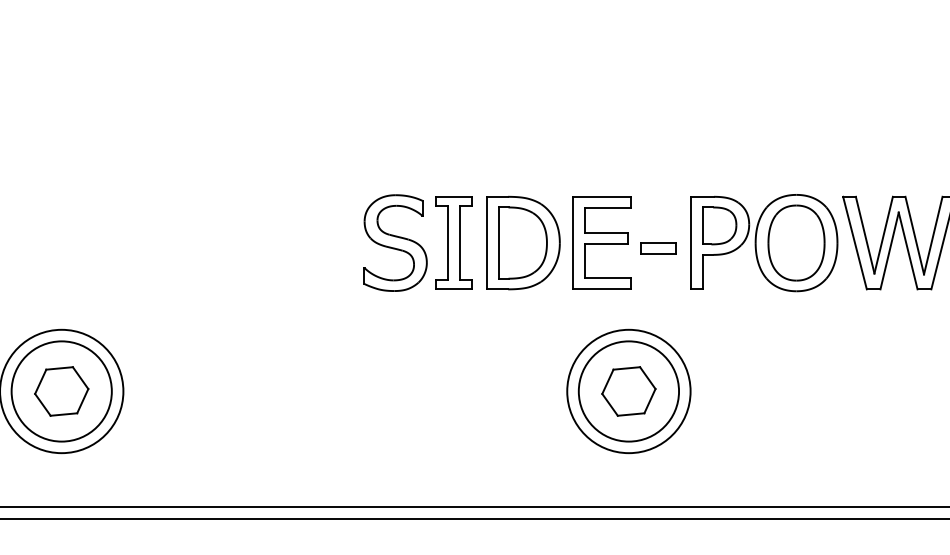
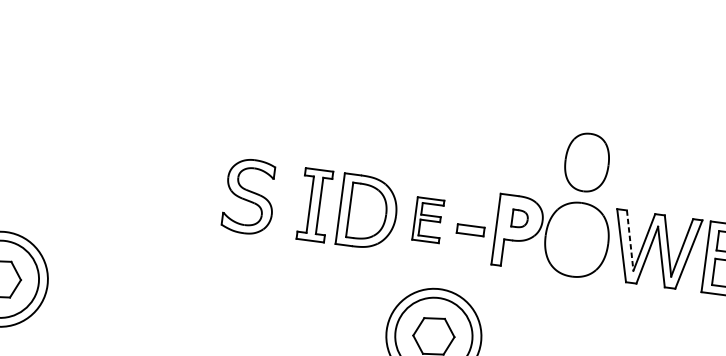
part: (719, 225) -> (519, 218), size x0.6
line: (865, 235) -> (630, 240), solid -> dashed
part: (395, 242) -> (249, 196), moved
part: (601, 242) -> (427, 219), size x0.6
part: (796, 242) -> (587, 162), moved

